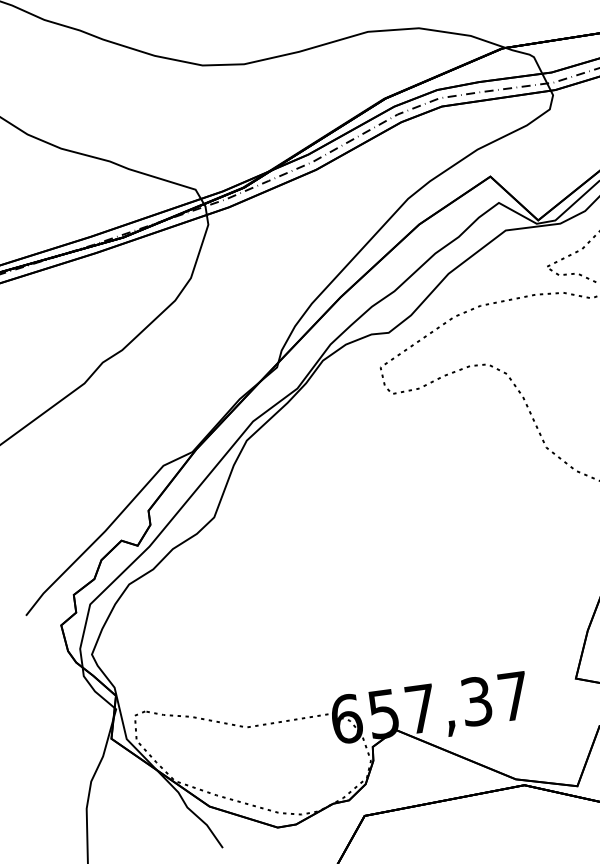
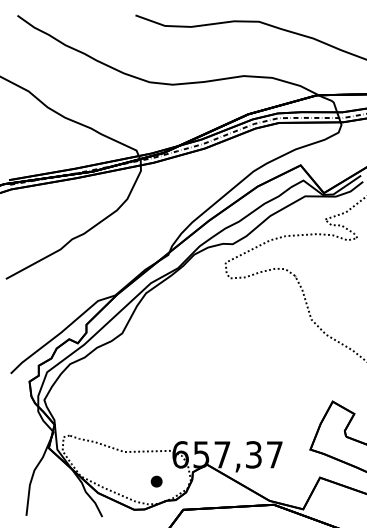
part: (310, 772) -> (156, 481), added

